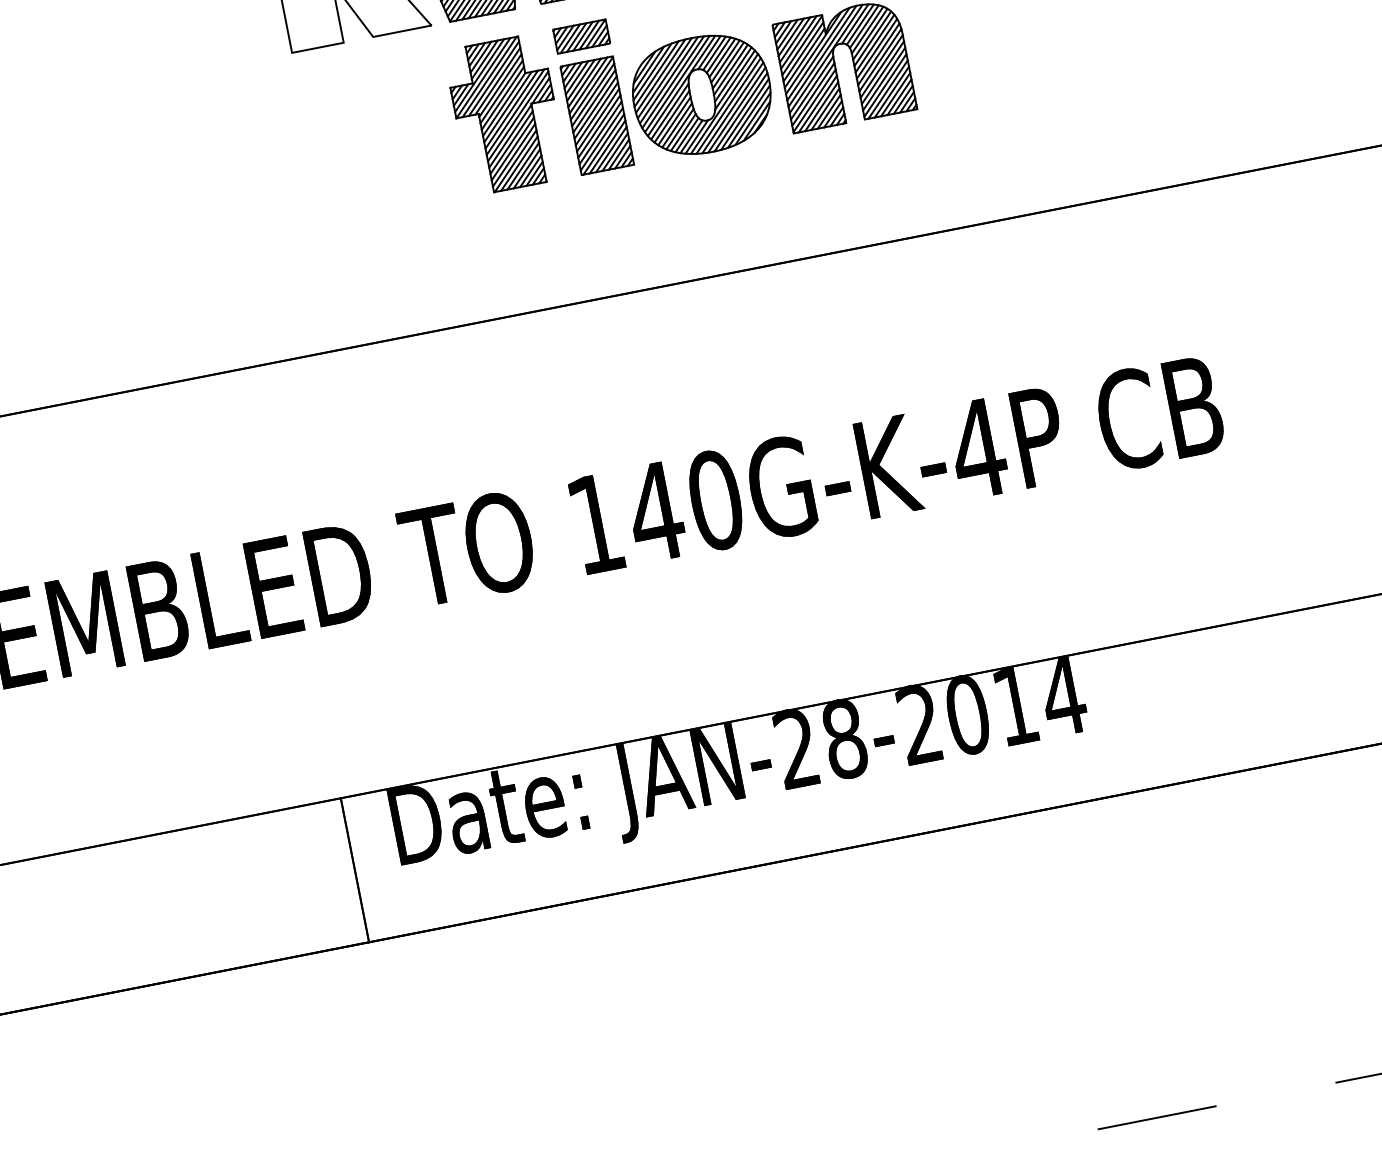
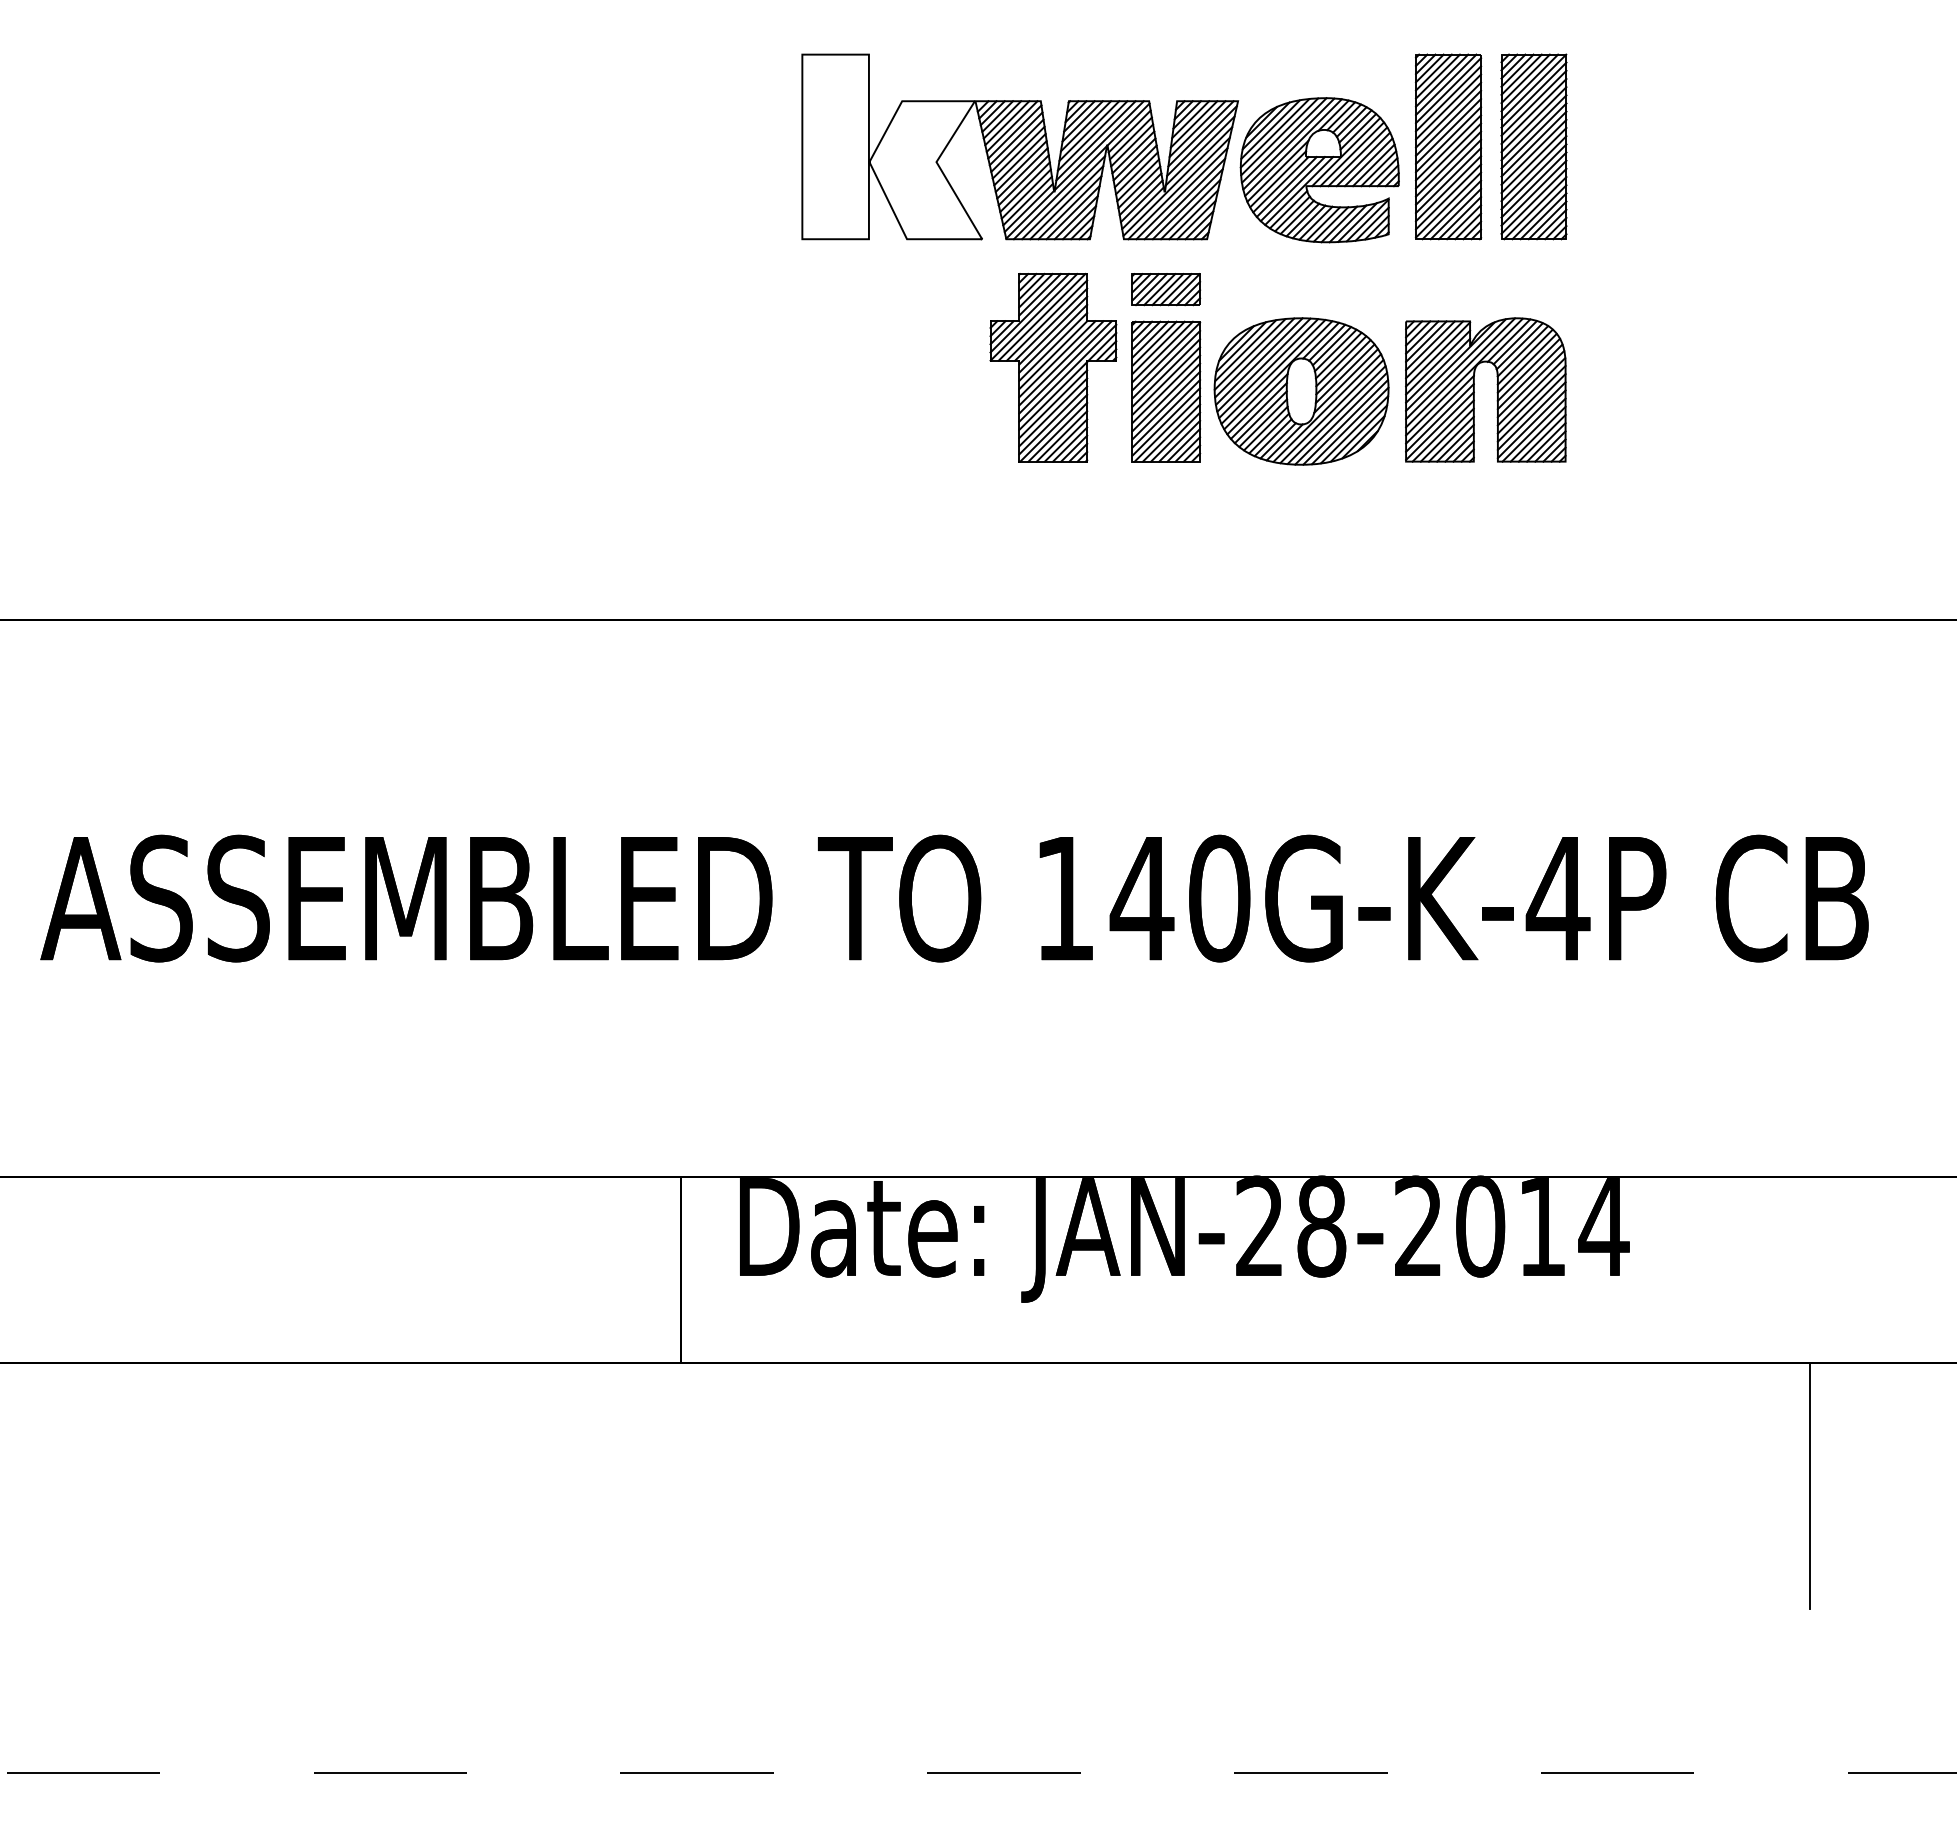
line: (1262, 866) -> (1810, 1486), added

